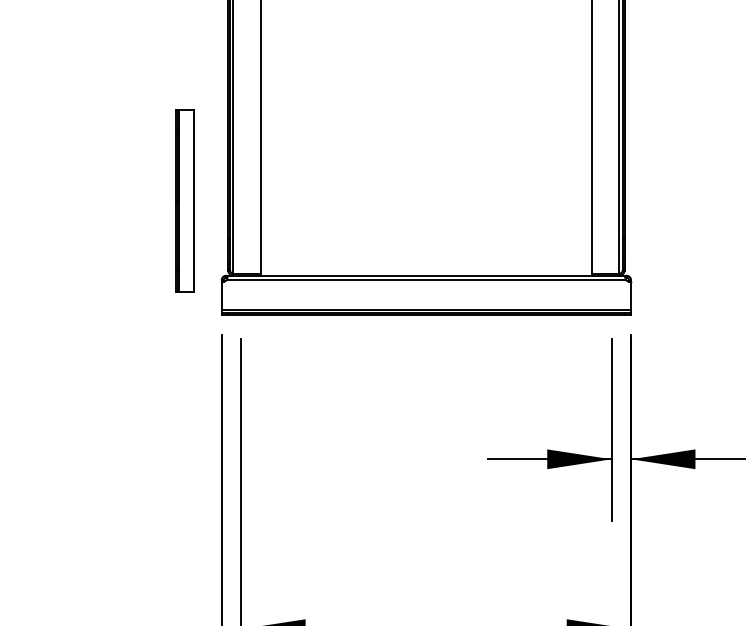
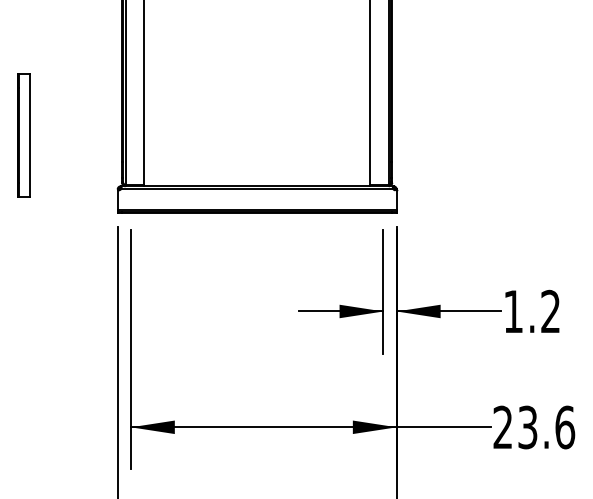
part: (184, 201) -> (23, 135), moved

